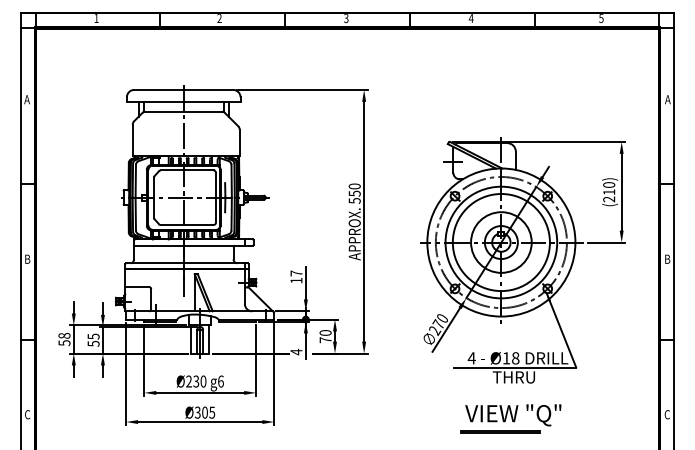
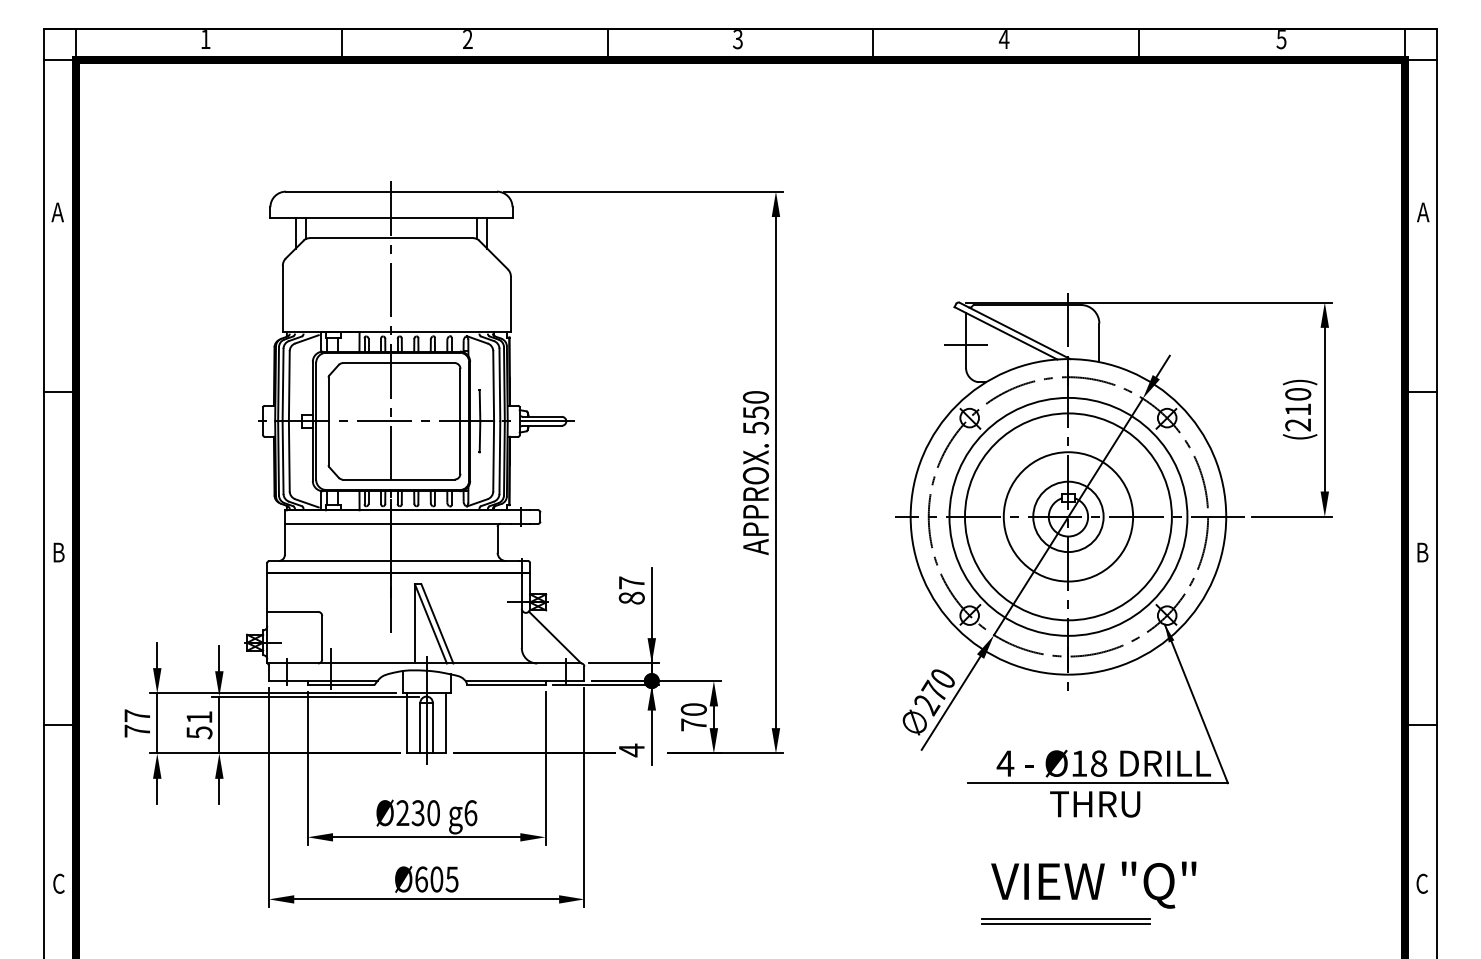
text: (296, 280) -> (631, 597), 17 -> 87
text: (93, 336) -> (199, 717), 55 -> 51
text: (64, 338) -> (137, 721), 58 -> 77
text: (197, 412) -> (420, 879), Ø305 -> Ø605

